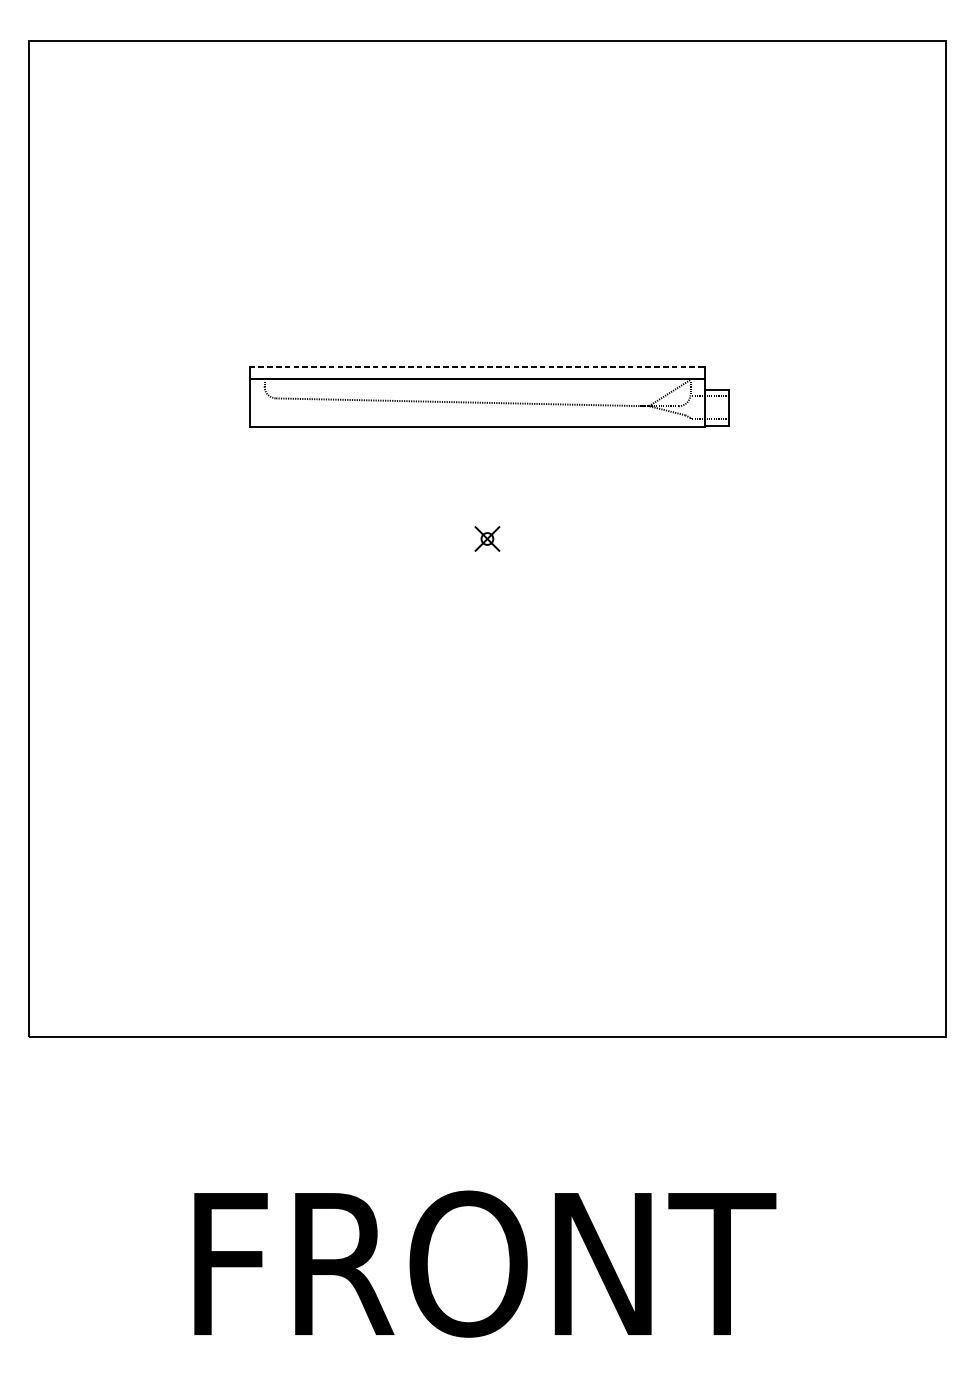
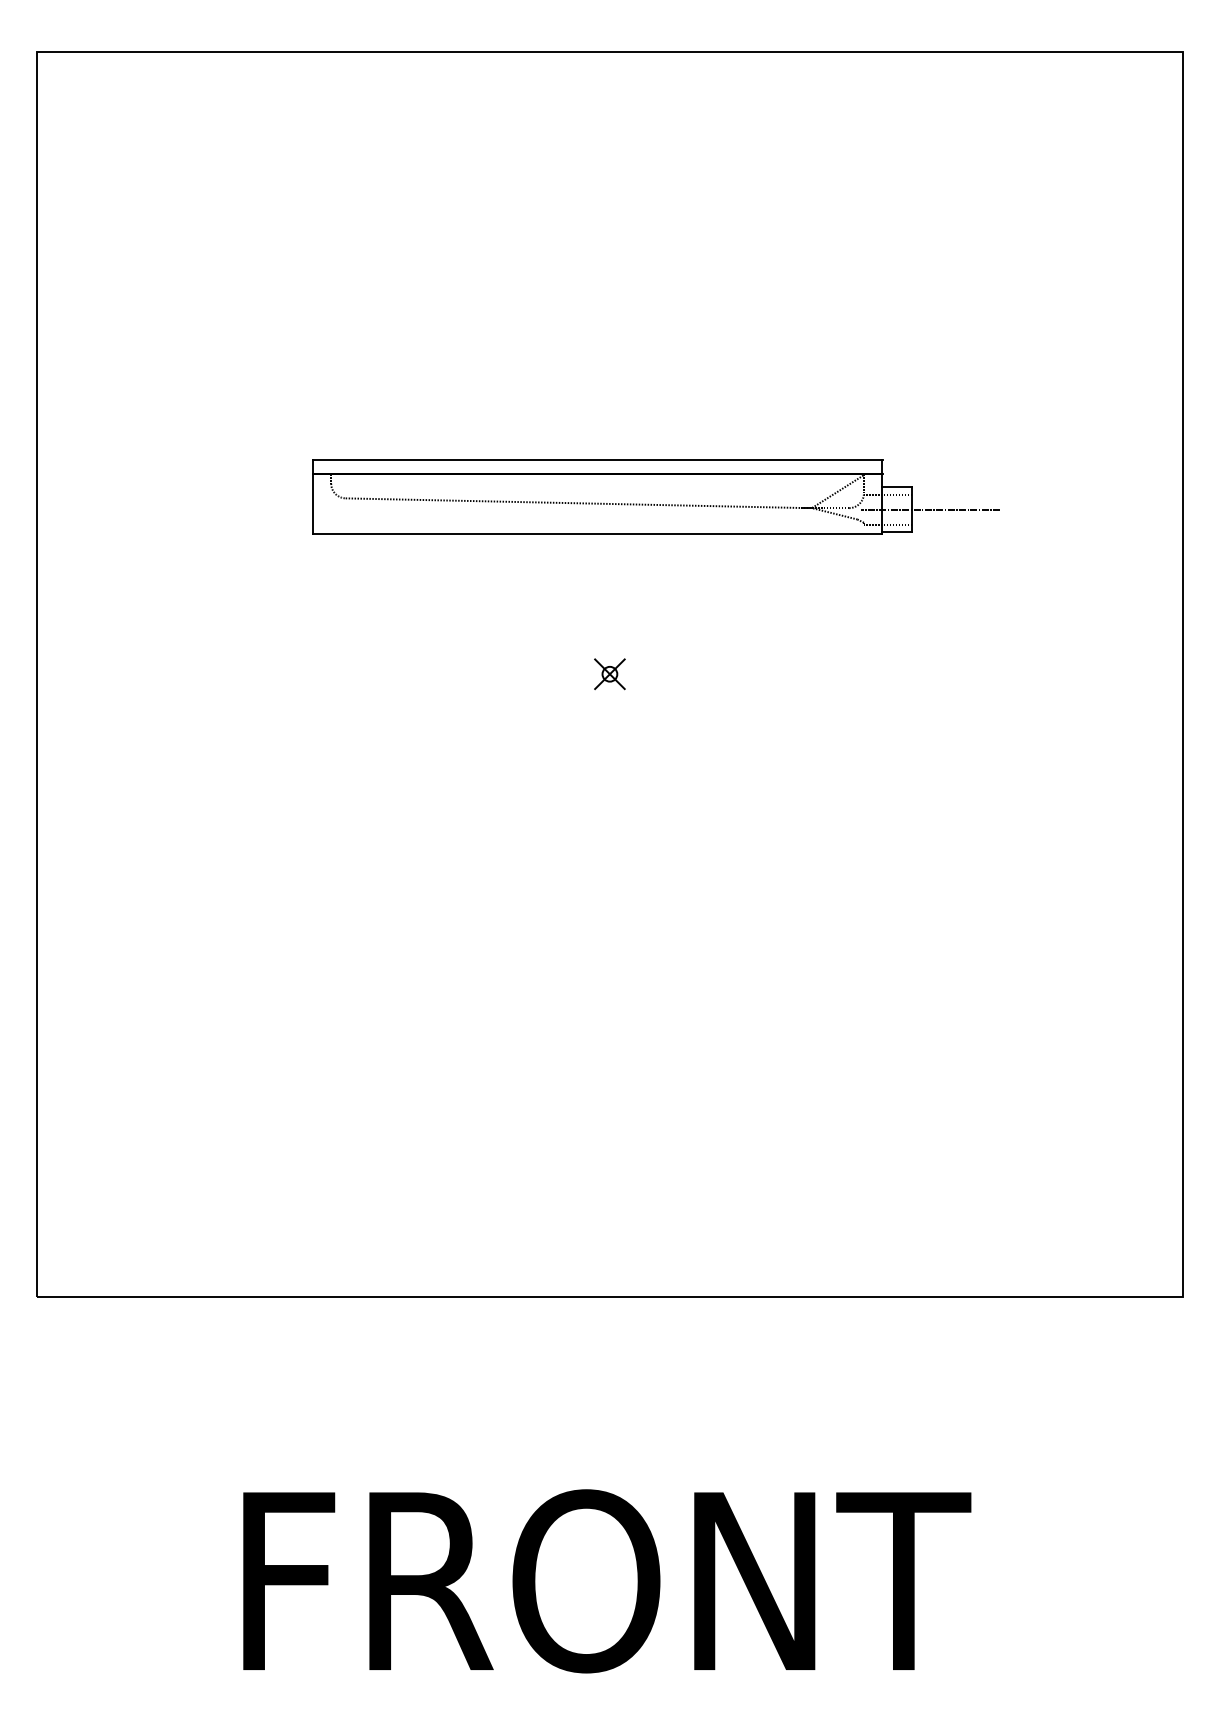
line: (478, 367) -> (598, 459), dashed -> solid
line: (743, 407) -> (930, 509), added

